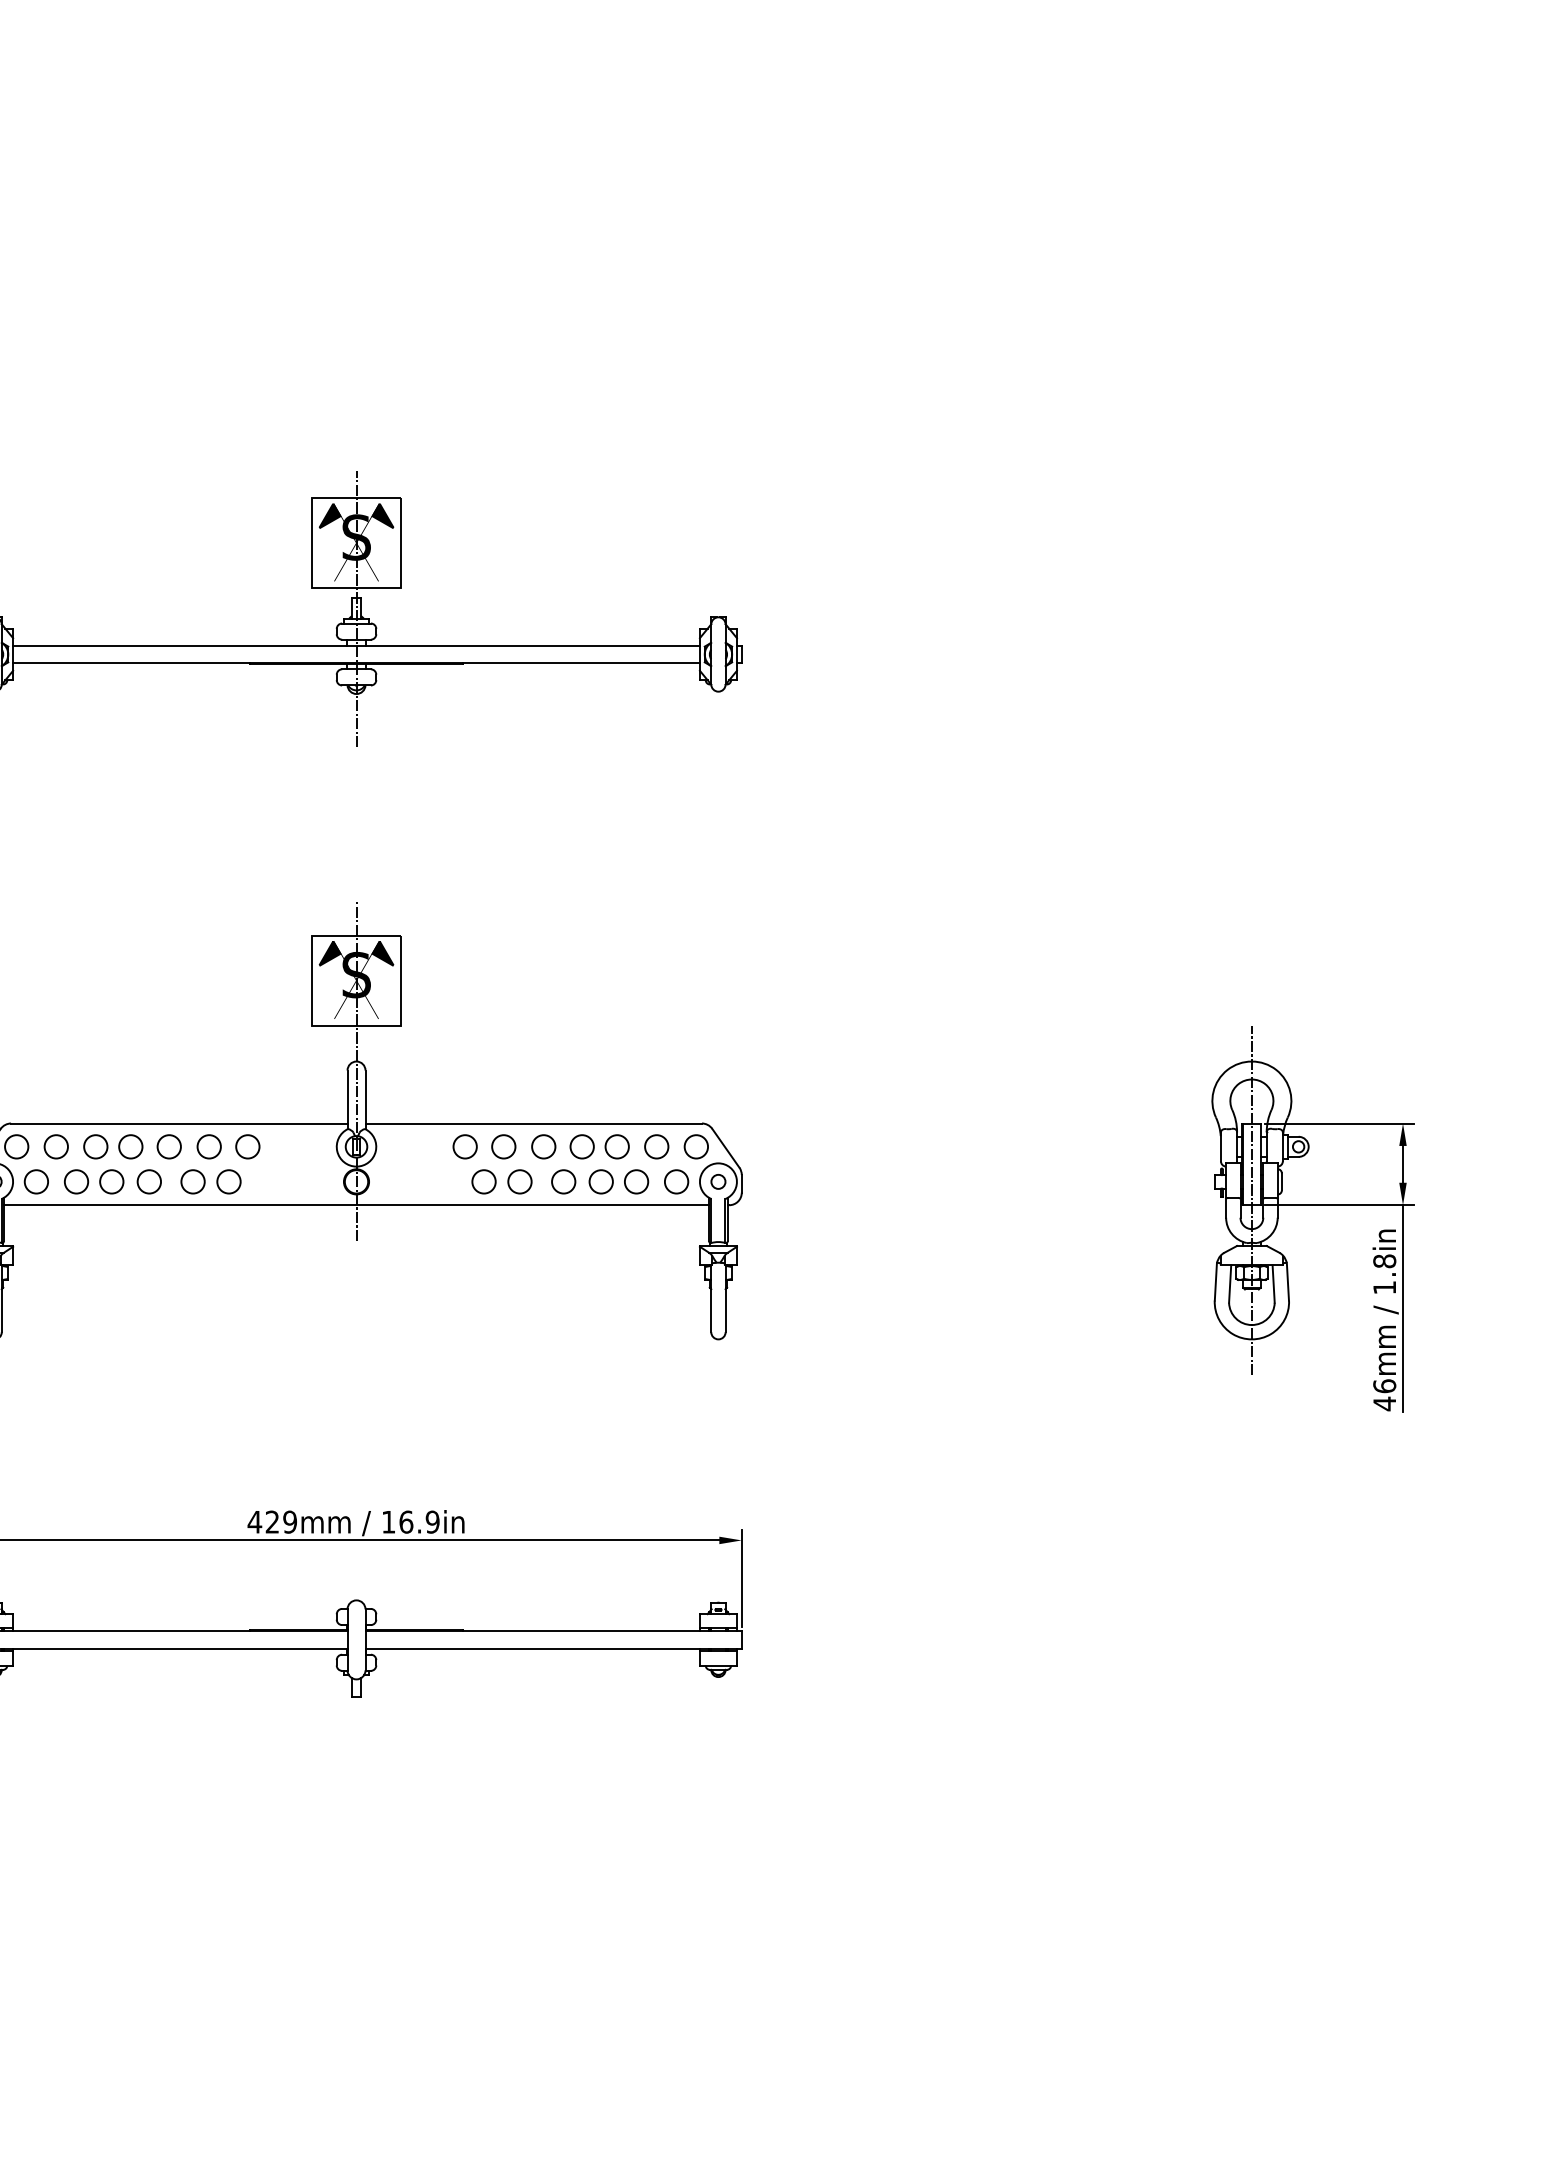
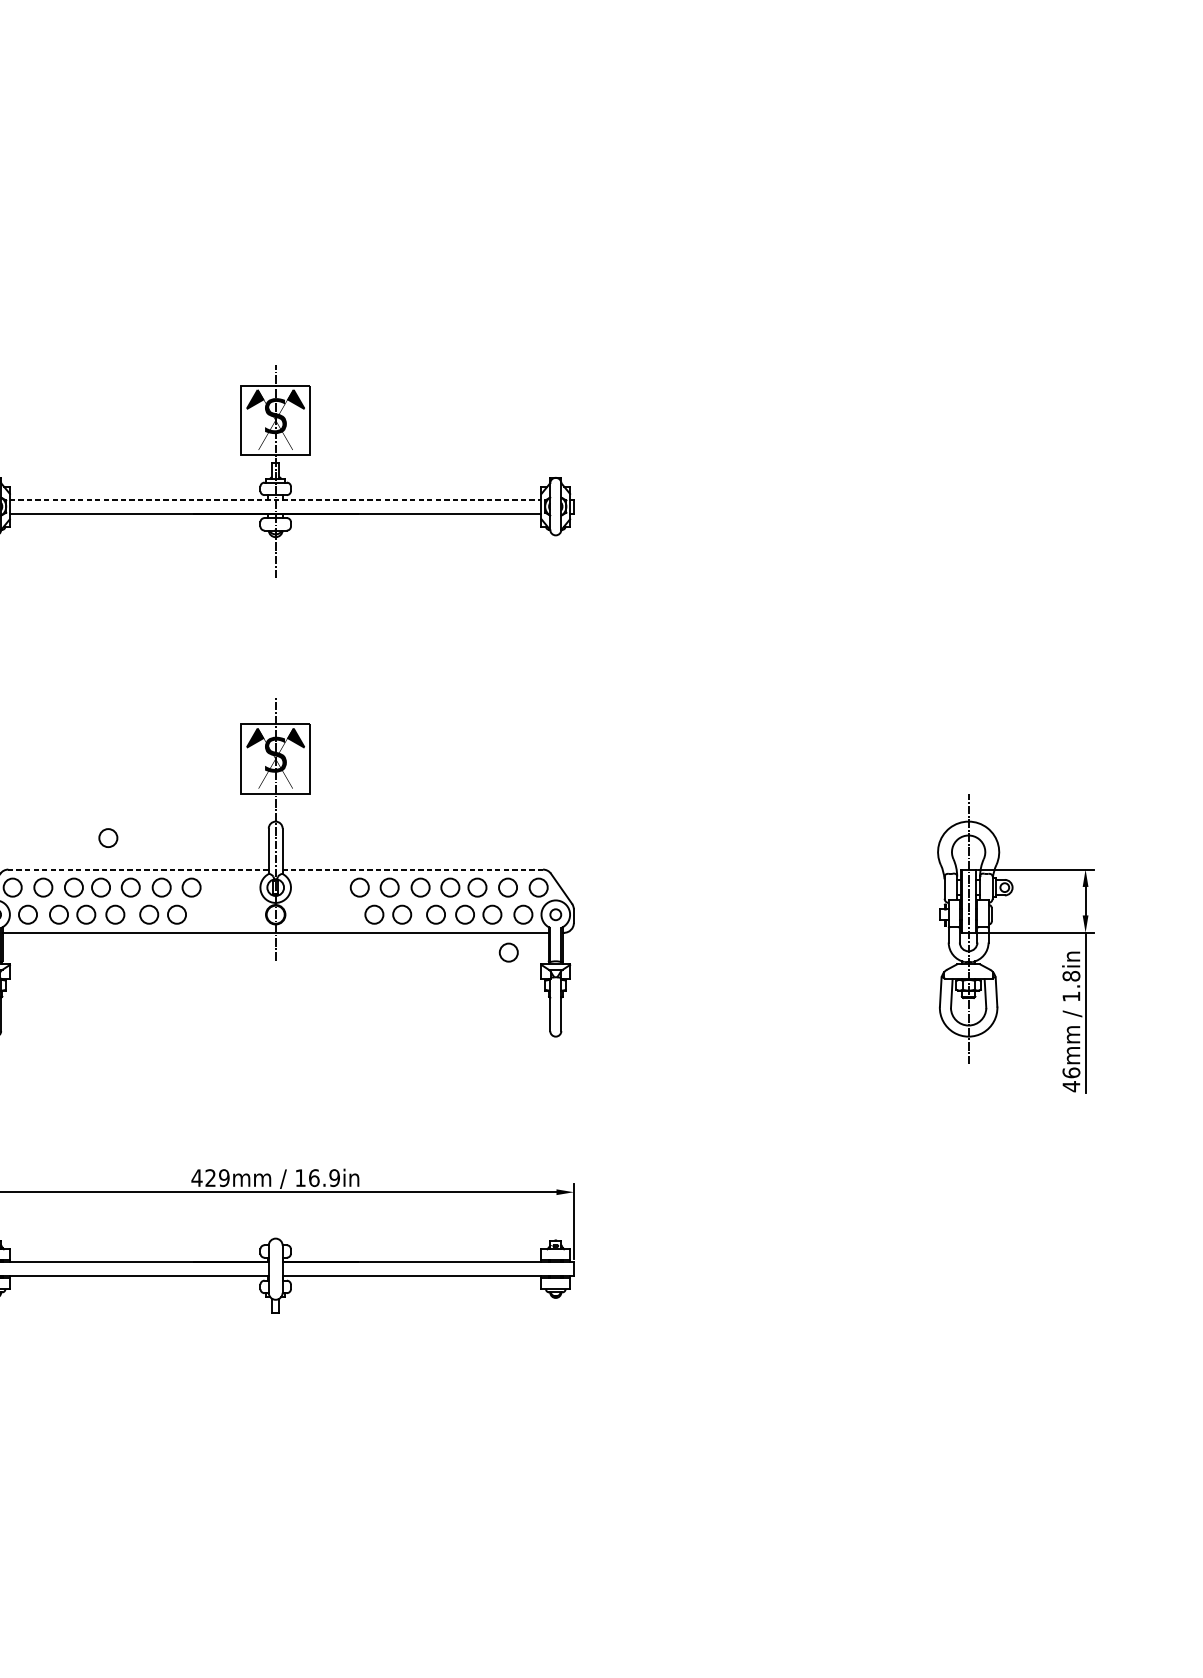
line: (357, 645) -> (276, 499), solid -> dashed
circle: (139, 1082) -> (107, 837), added
line: (178, 1123) -> (137, 869), solid -> dashed
line: (533, 1123) -> (412, 869), solid -> dashed
circle: (657, 1230) -> (508, 952), added

